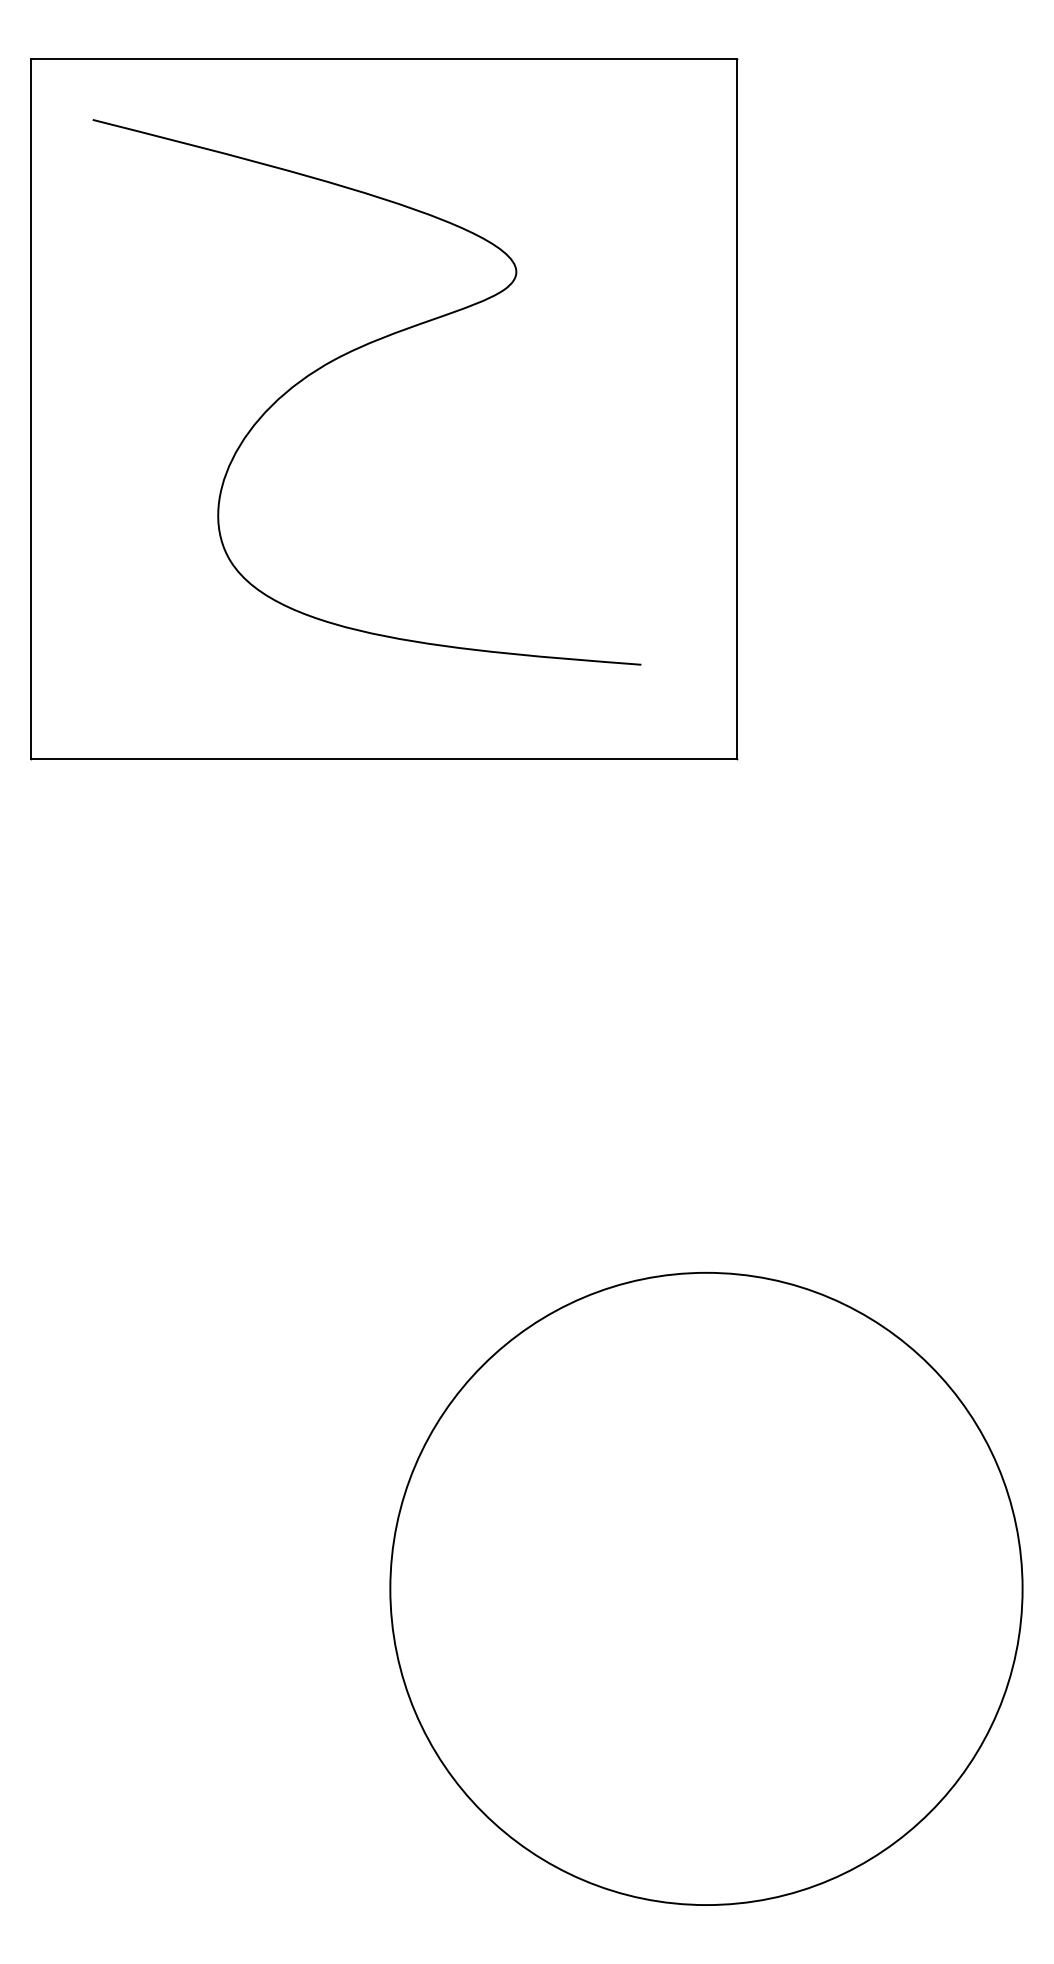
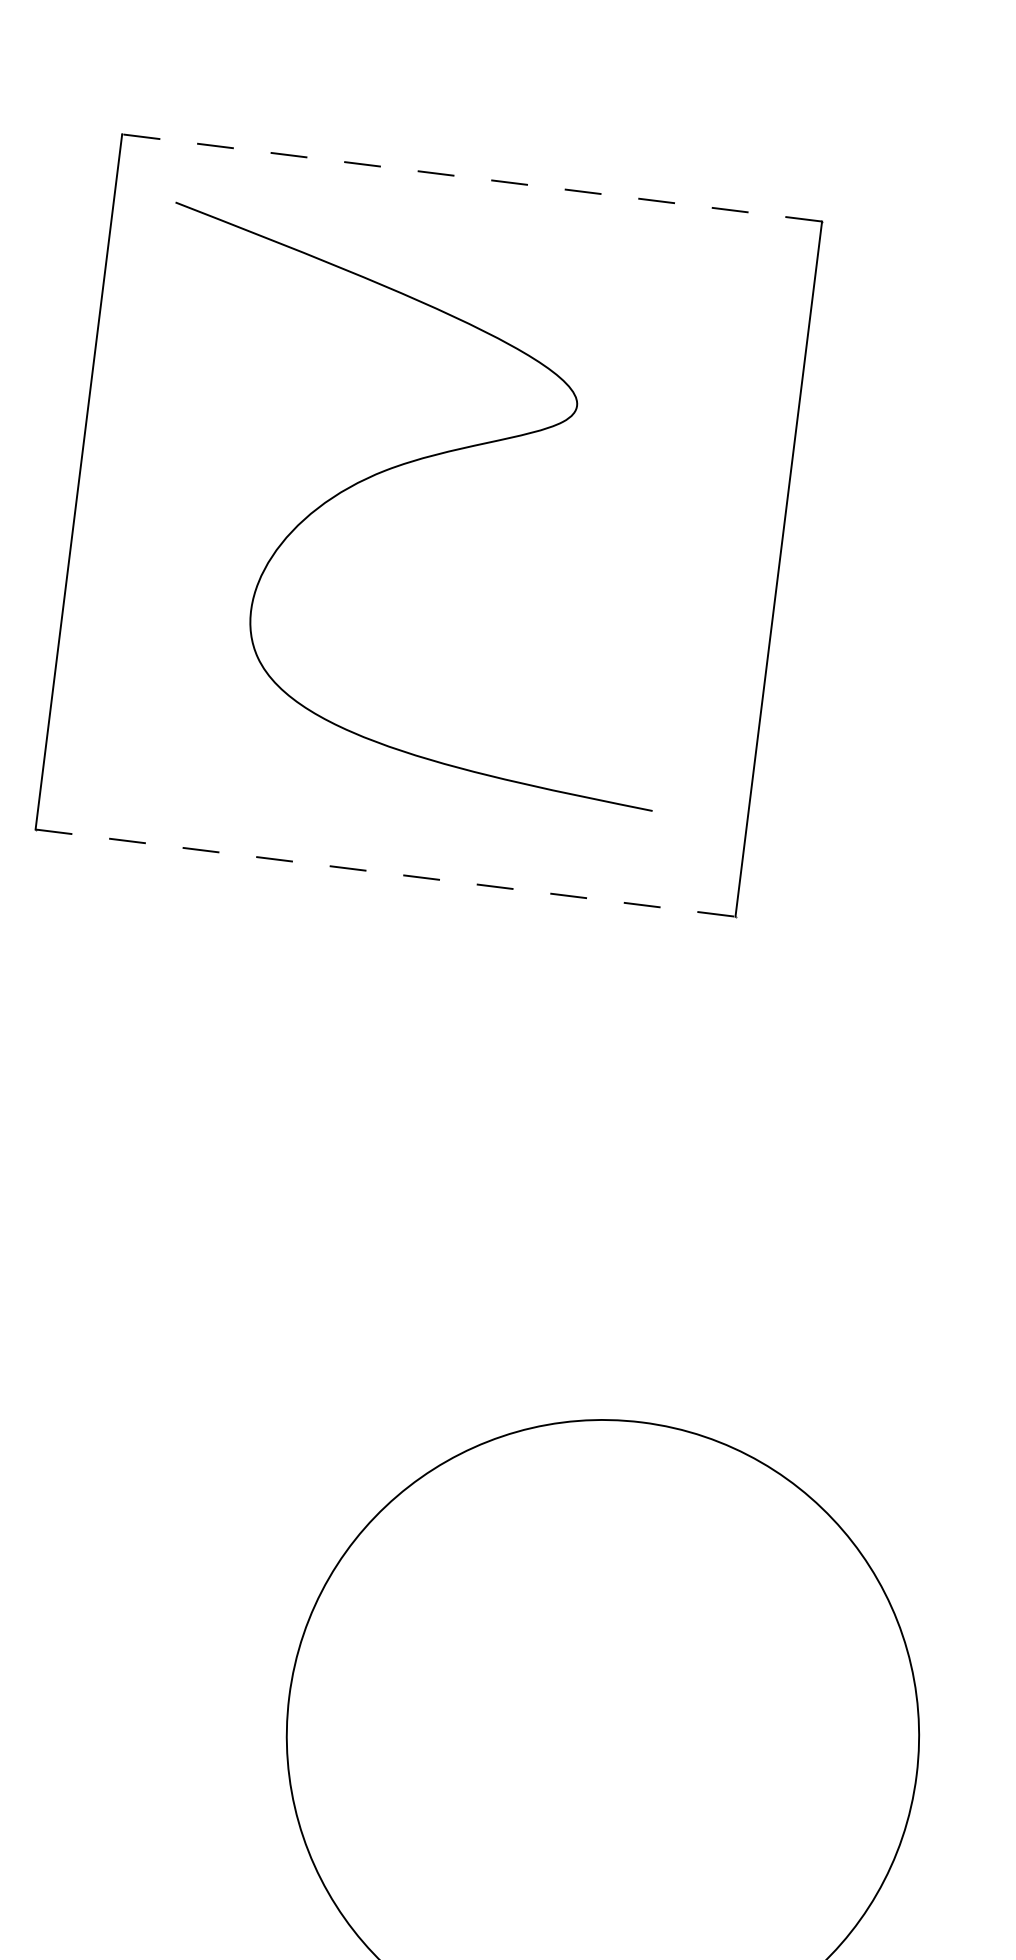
line: (384, 58) -> (472, 177), solid -> dashed
line: (384, 759) -> (385, 873), solid -> dashed

